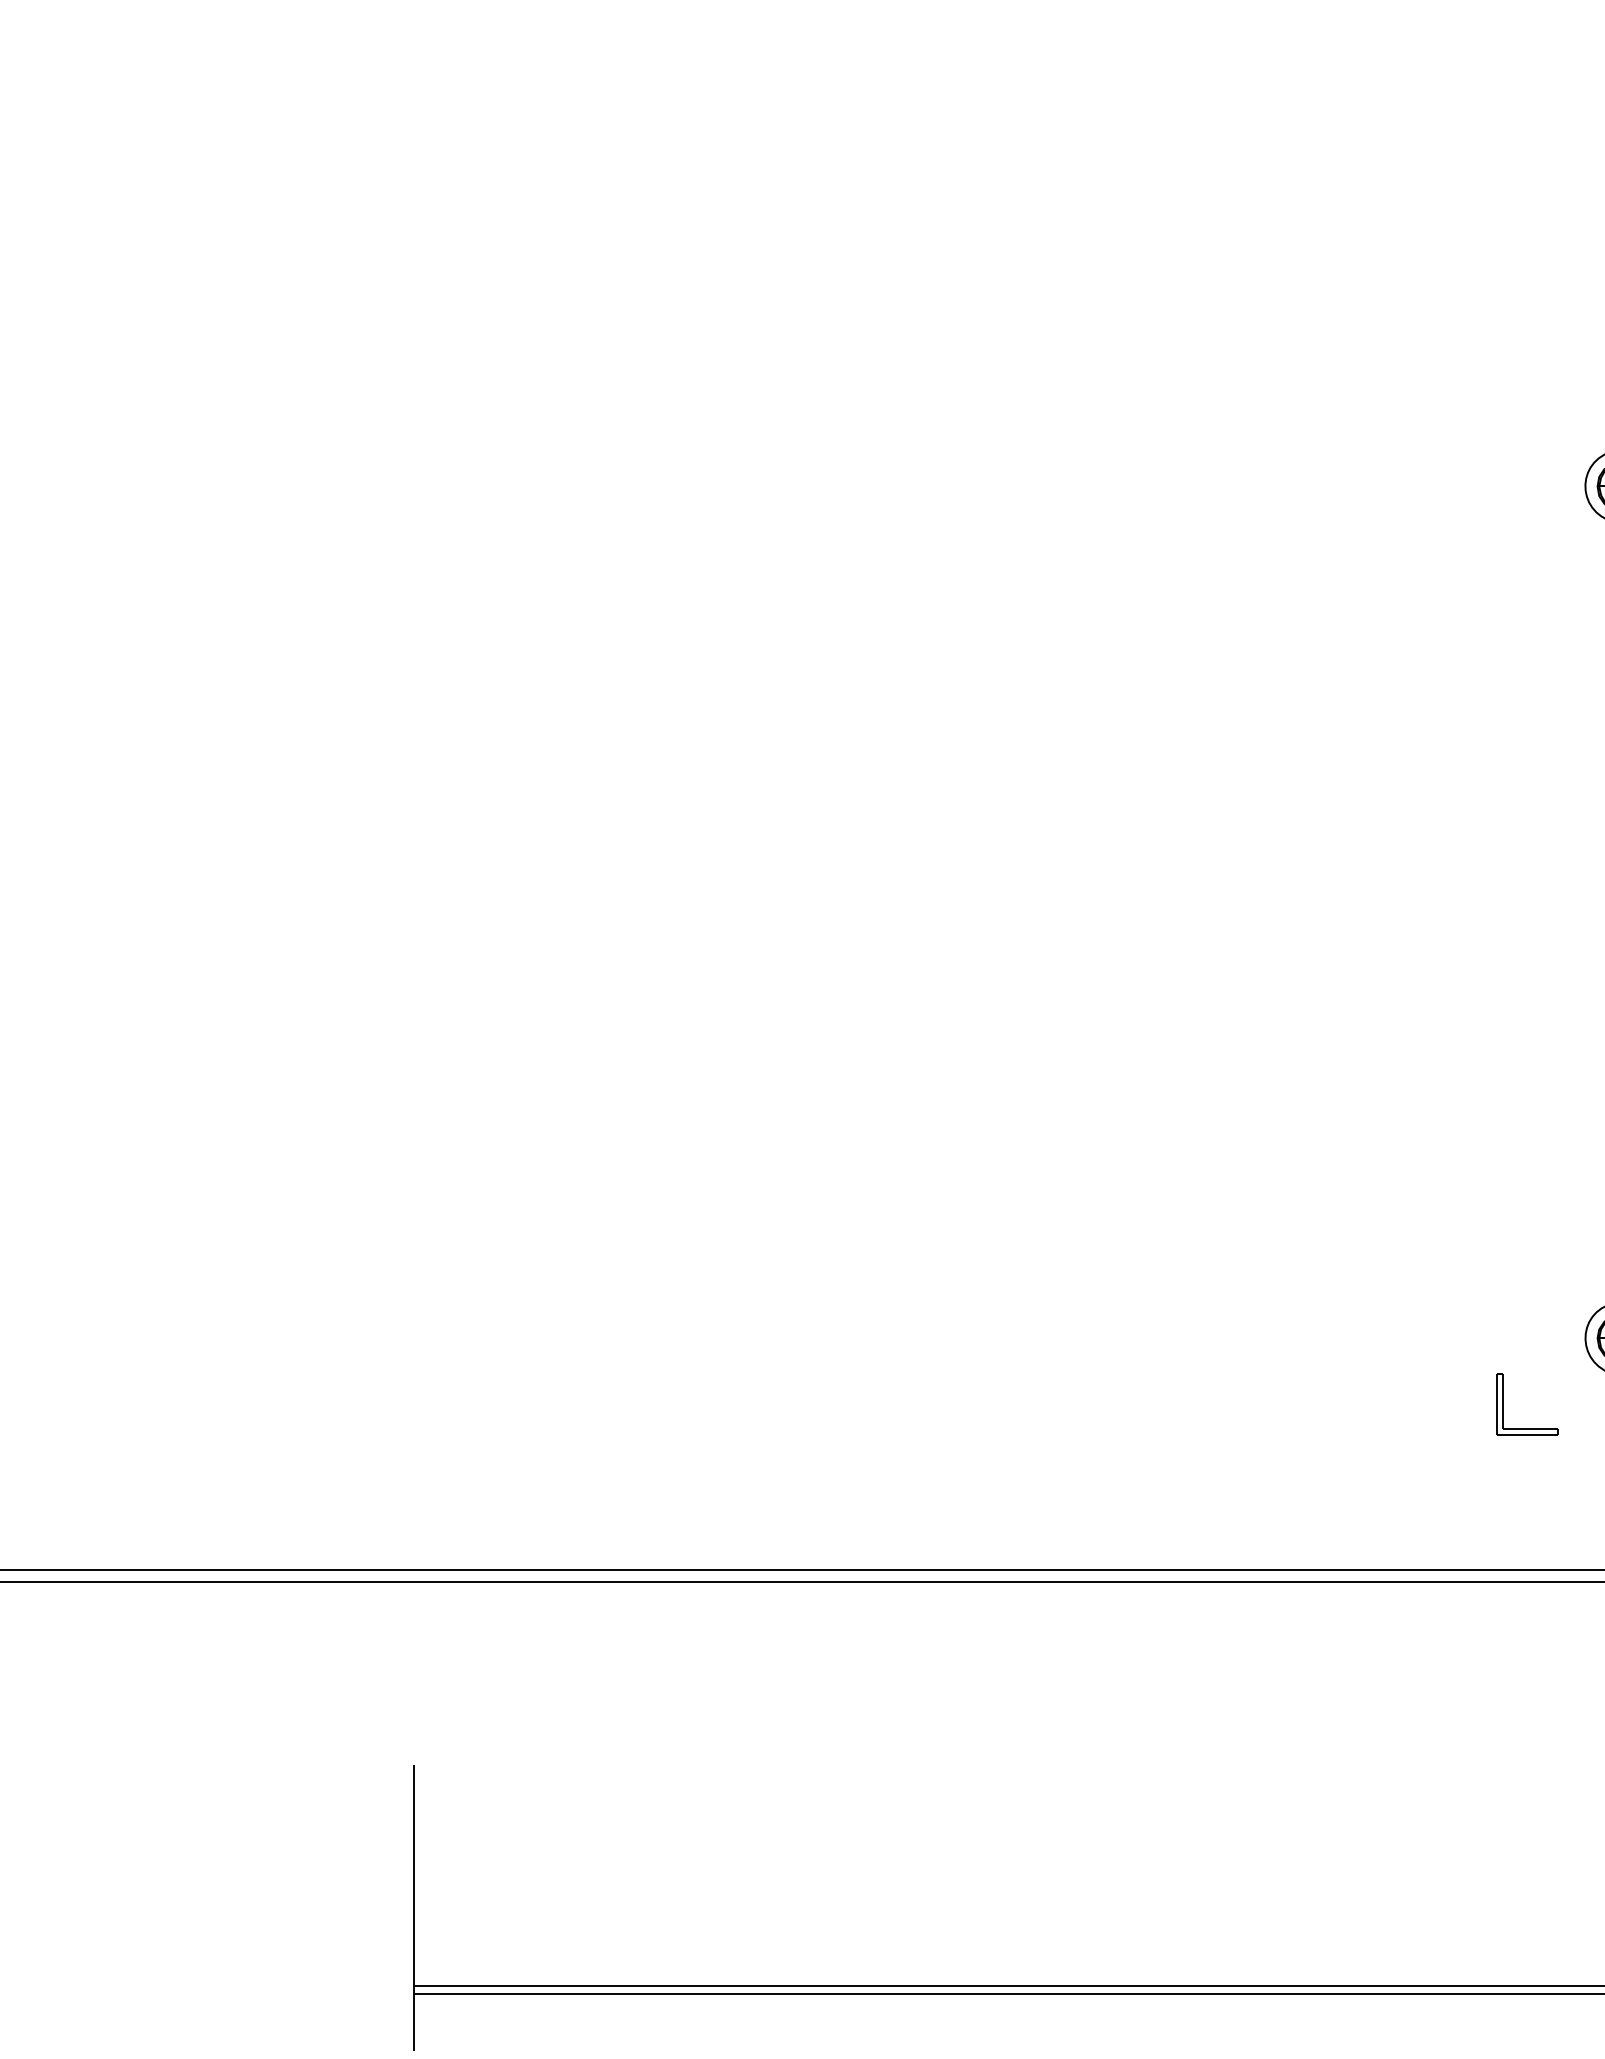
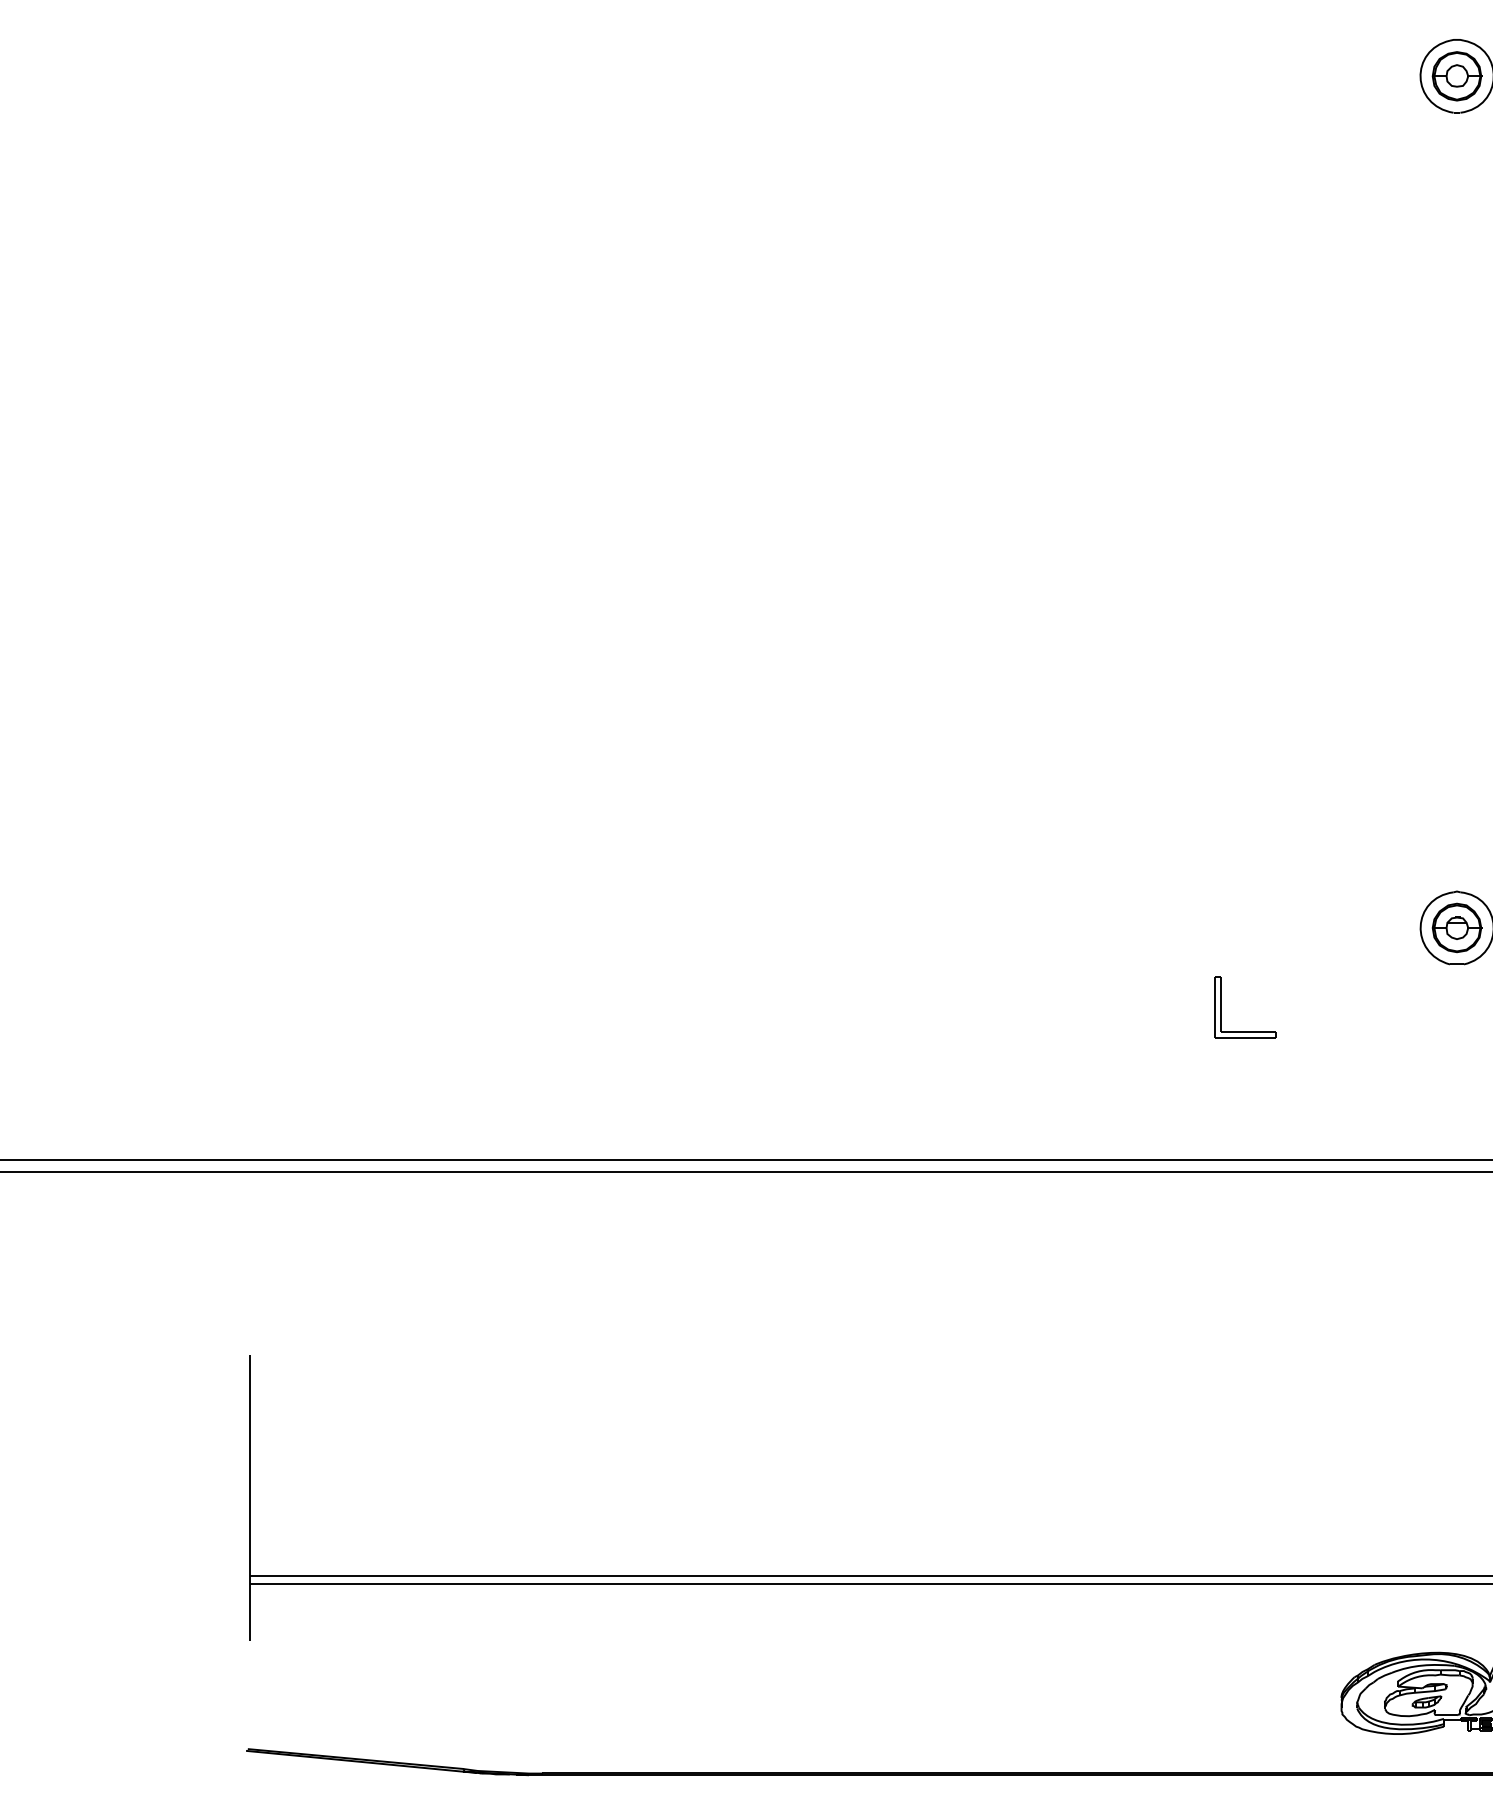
part: (1503, 1404) -> (1221, 1007), moved

